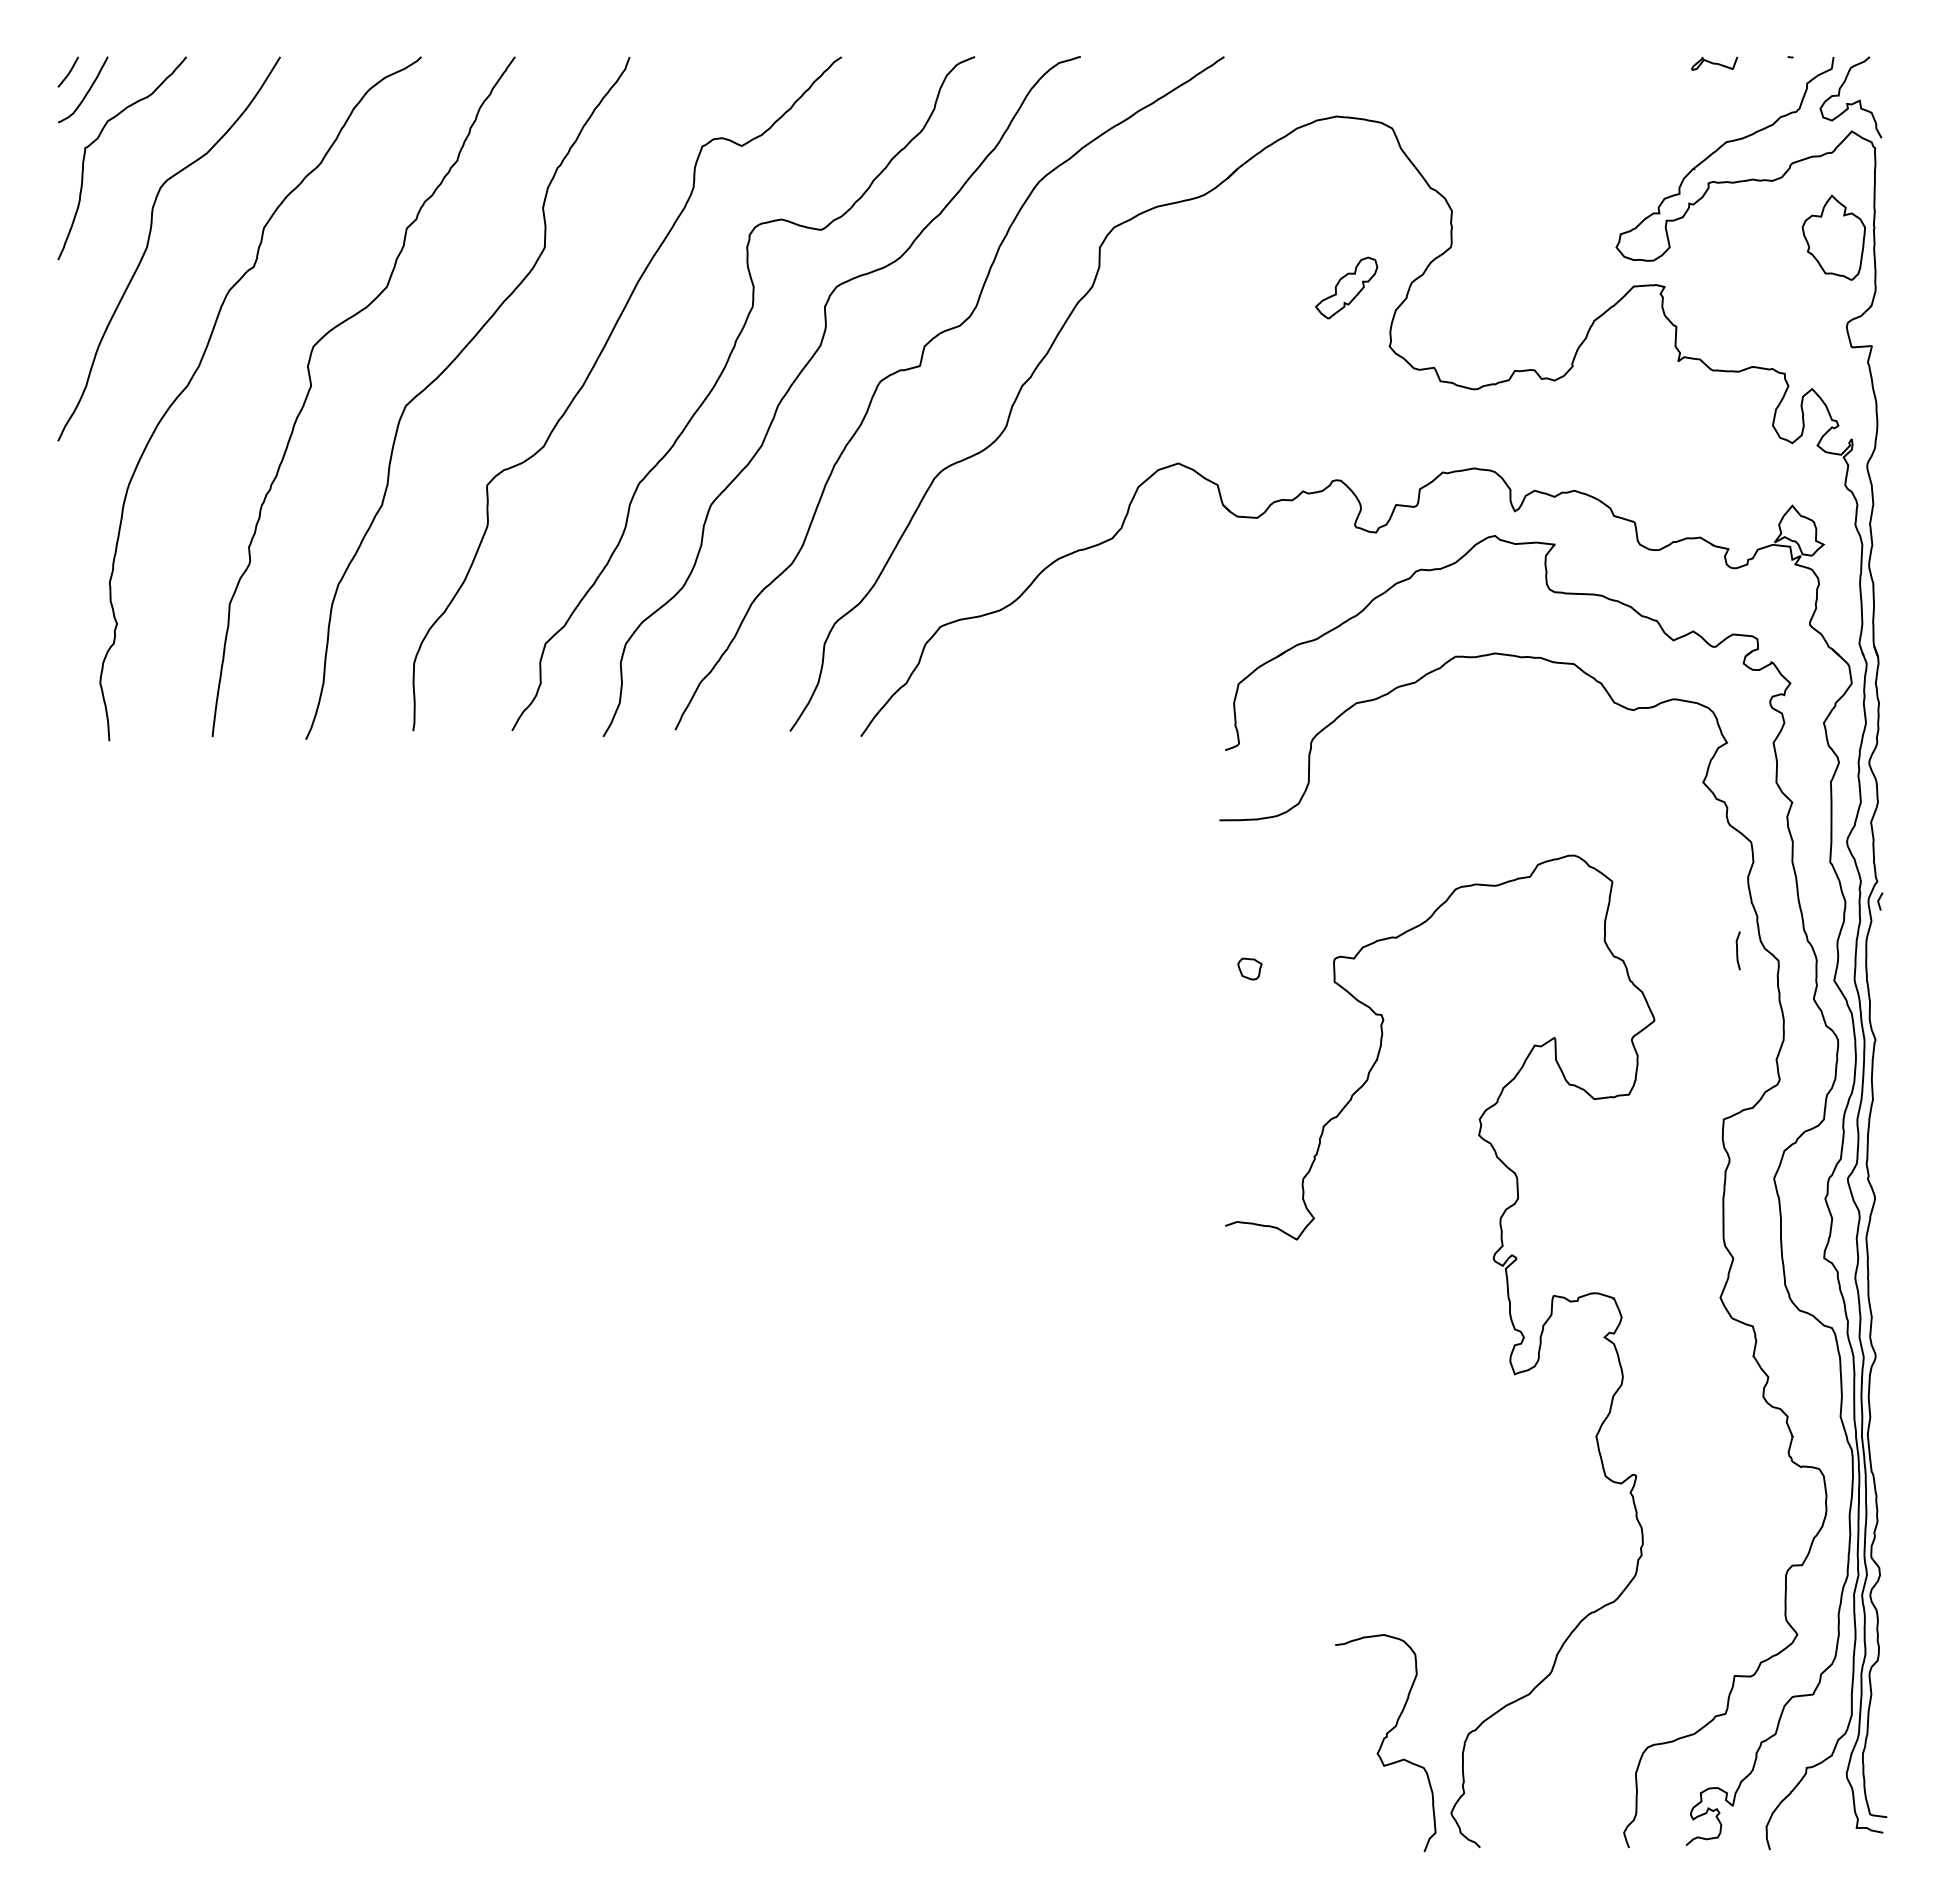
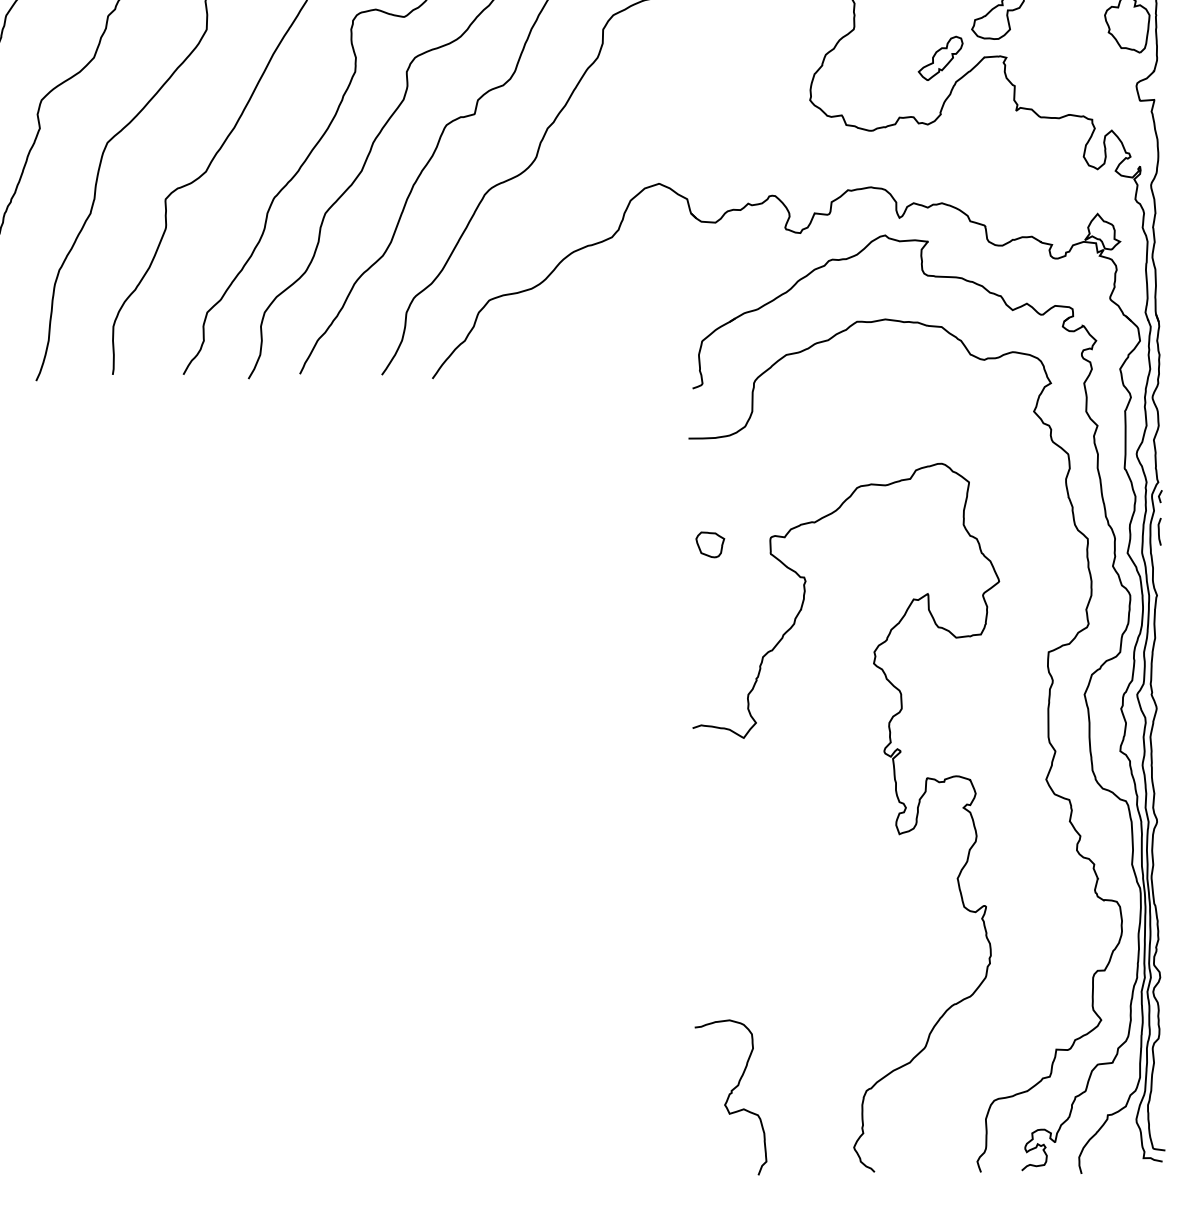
part: (1346, 287) -> (940, 58), moved
curve: (1737, 950) -> (1159, 531), moved
part: (1249, 968) -> (709, 544), size x1.67
curve: (1383, 1742) -> (729, 1097), moved

